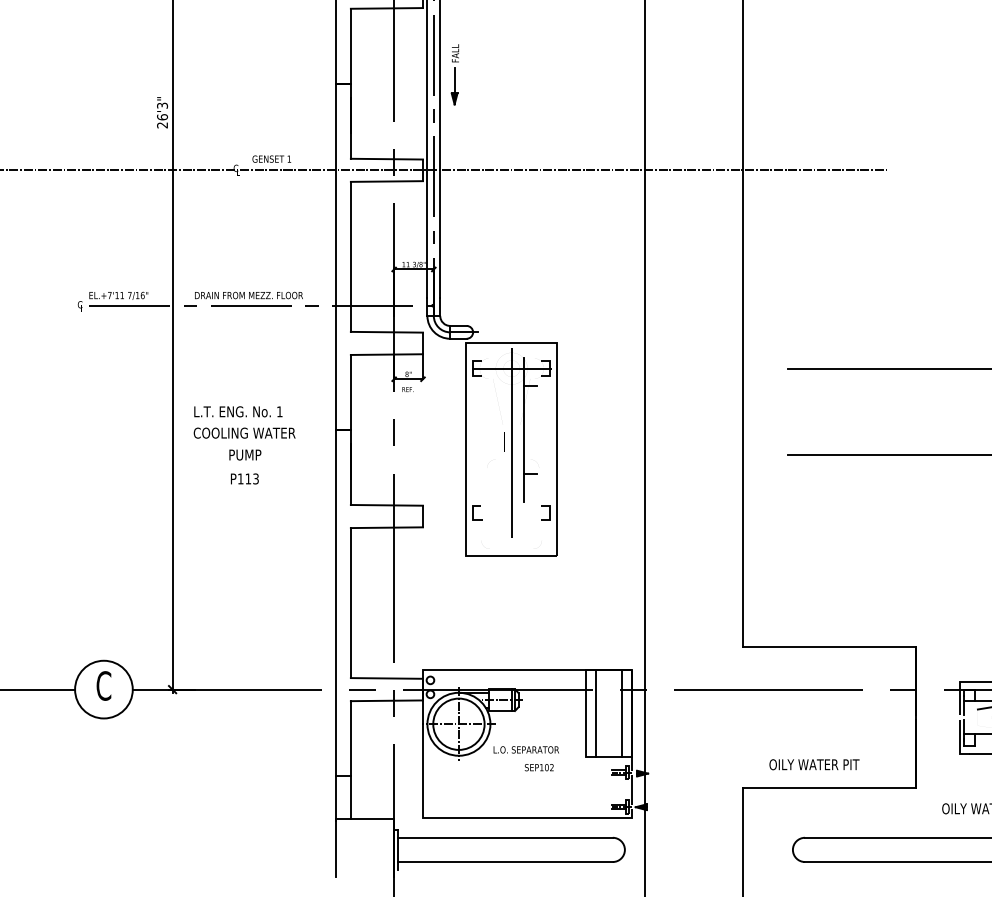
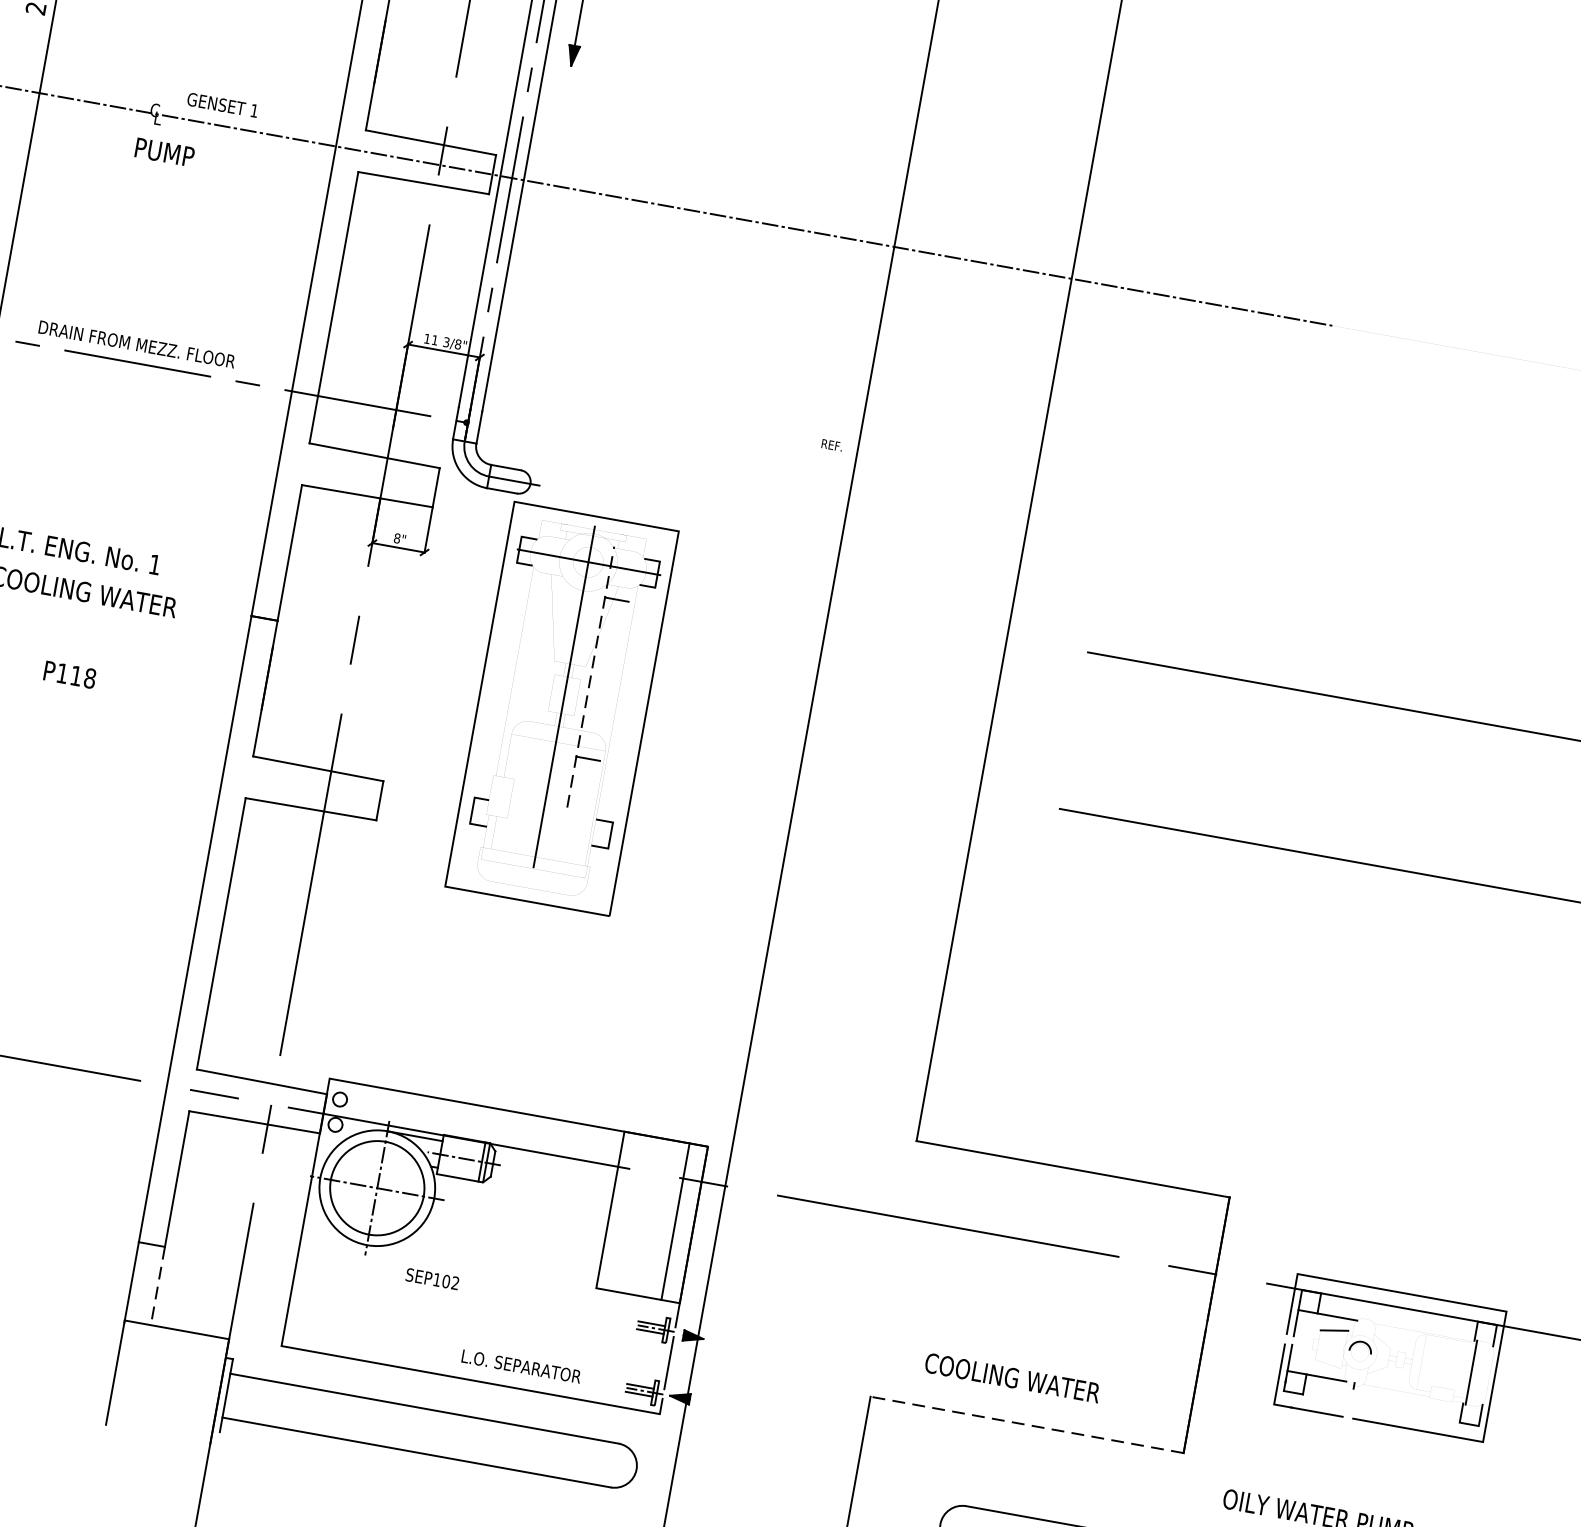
text: (407, 389) -> (831, 445), moved
line: (524, 429) -> (591, 676), solid -> dashed
text: (245, 454) -> (165, 151), moved
text: (255, 478) -> (89, 677), P113 -> P118
line: (596, 713) -> (629, 1213), removed
text: (525, 749) -> (520, 1365), moved
text: (819, 764) -> (1016, 1378), OILY WATER PIT -> COOLING WATER
text: (538, 767) -> (431, 1278), moved
line: (829, 788) -> (1026, 1424), solid -> dashed
line: (350, 797) -> (157, 1285), solid -> dashed

